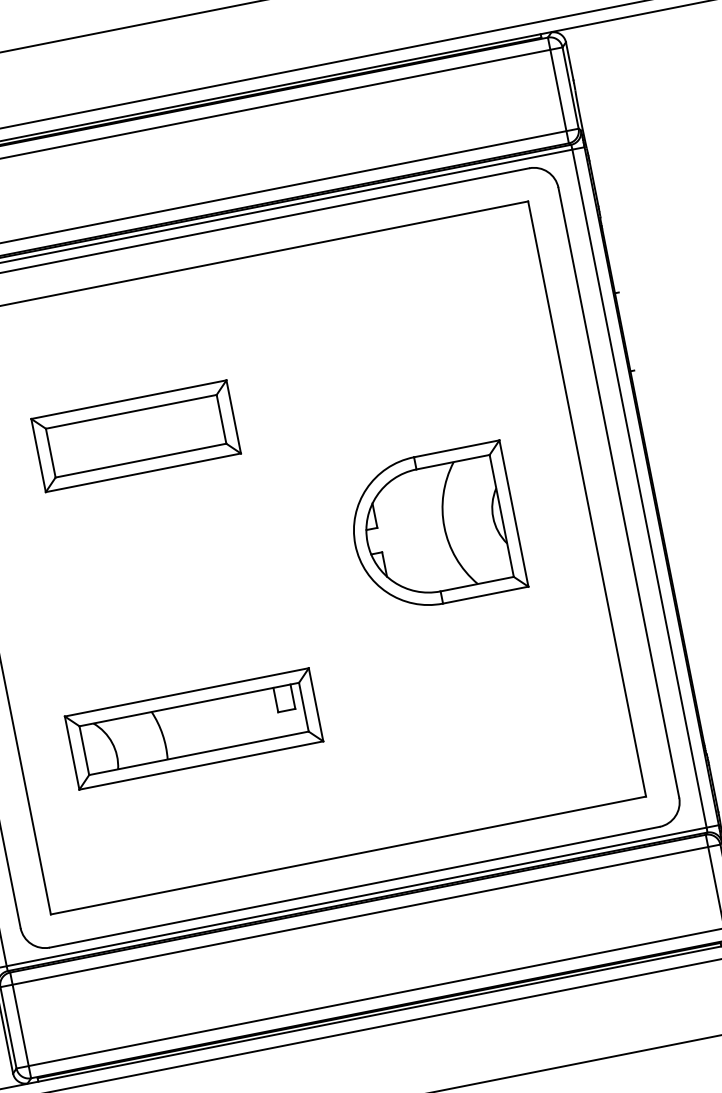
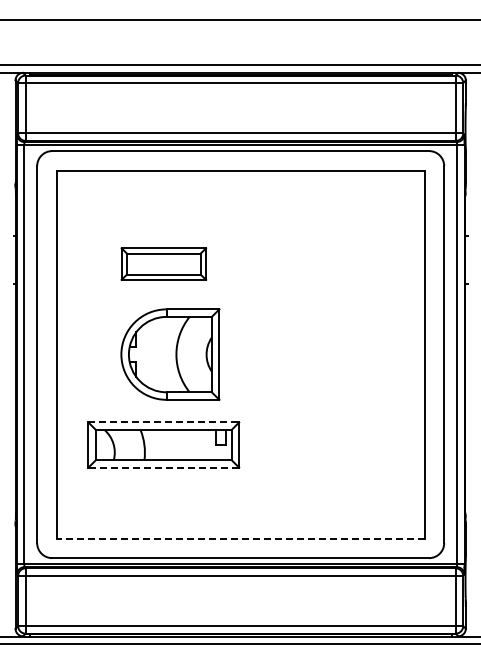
part: (135, 435) -> (163, 263), size x0.7
part: (434, 529) -> (170, 354), moved
line: (188, 692) -> (164, 422), solid -> dashed
line: (200, 765) -> (163, 467), solid -> dashed
line: (348, 855) -> (240, 538), solid -> dashed

